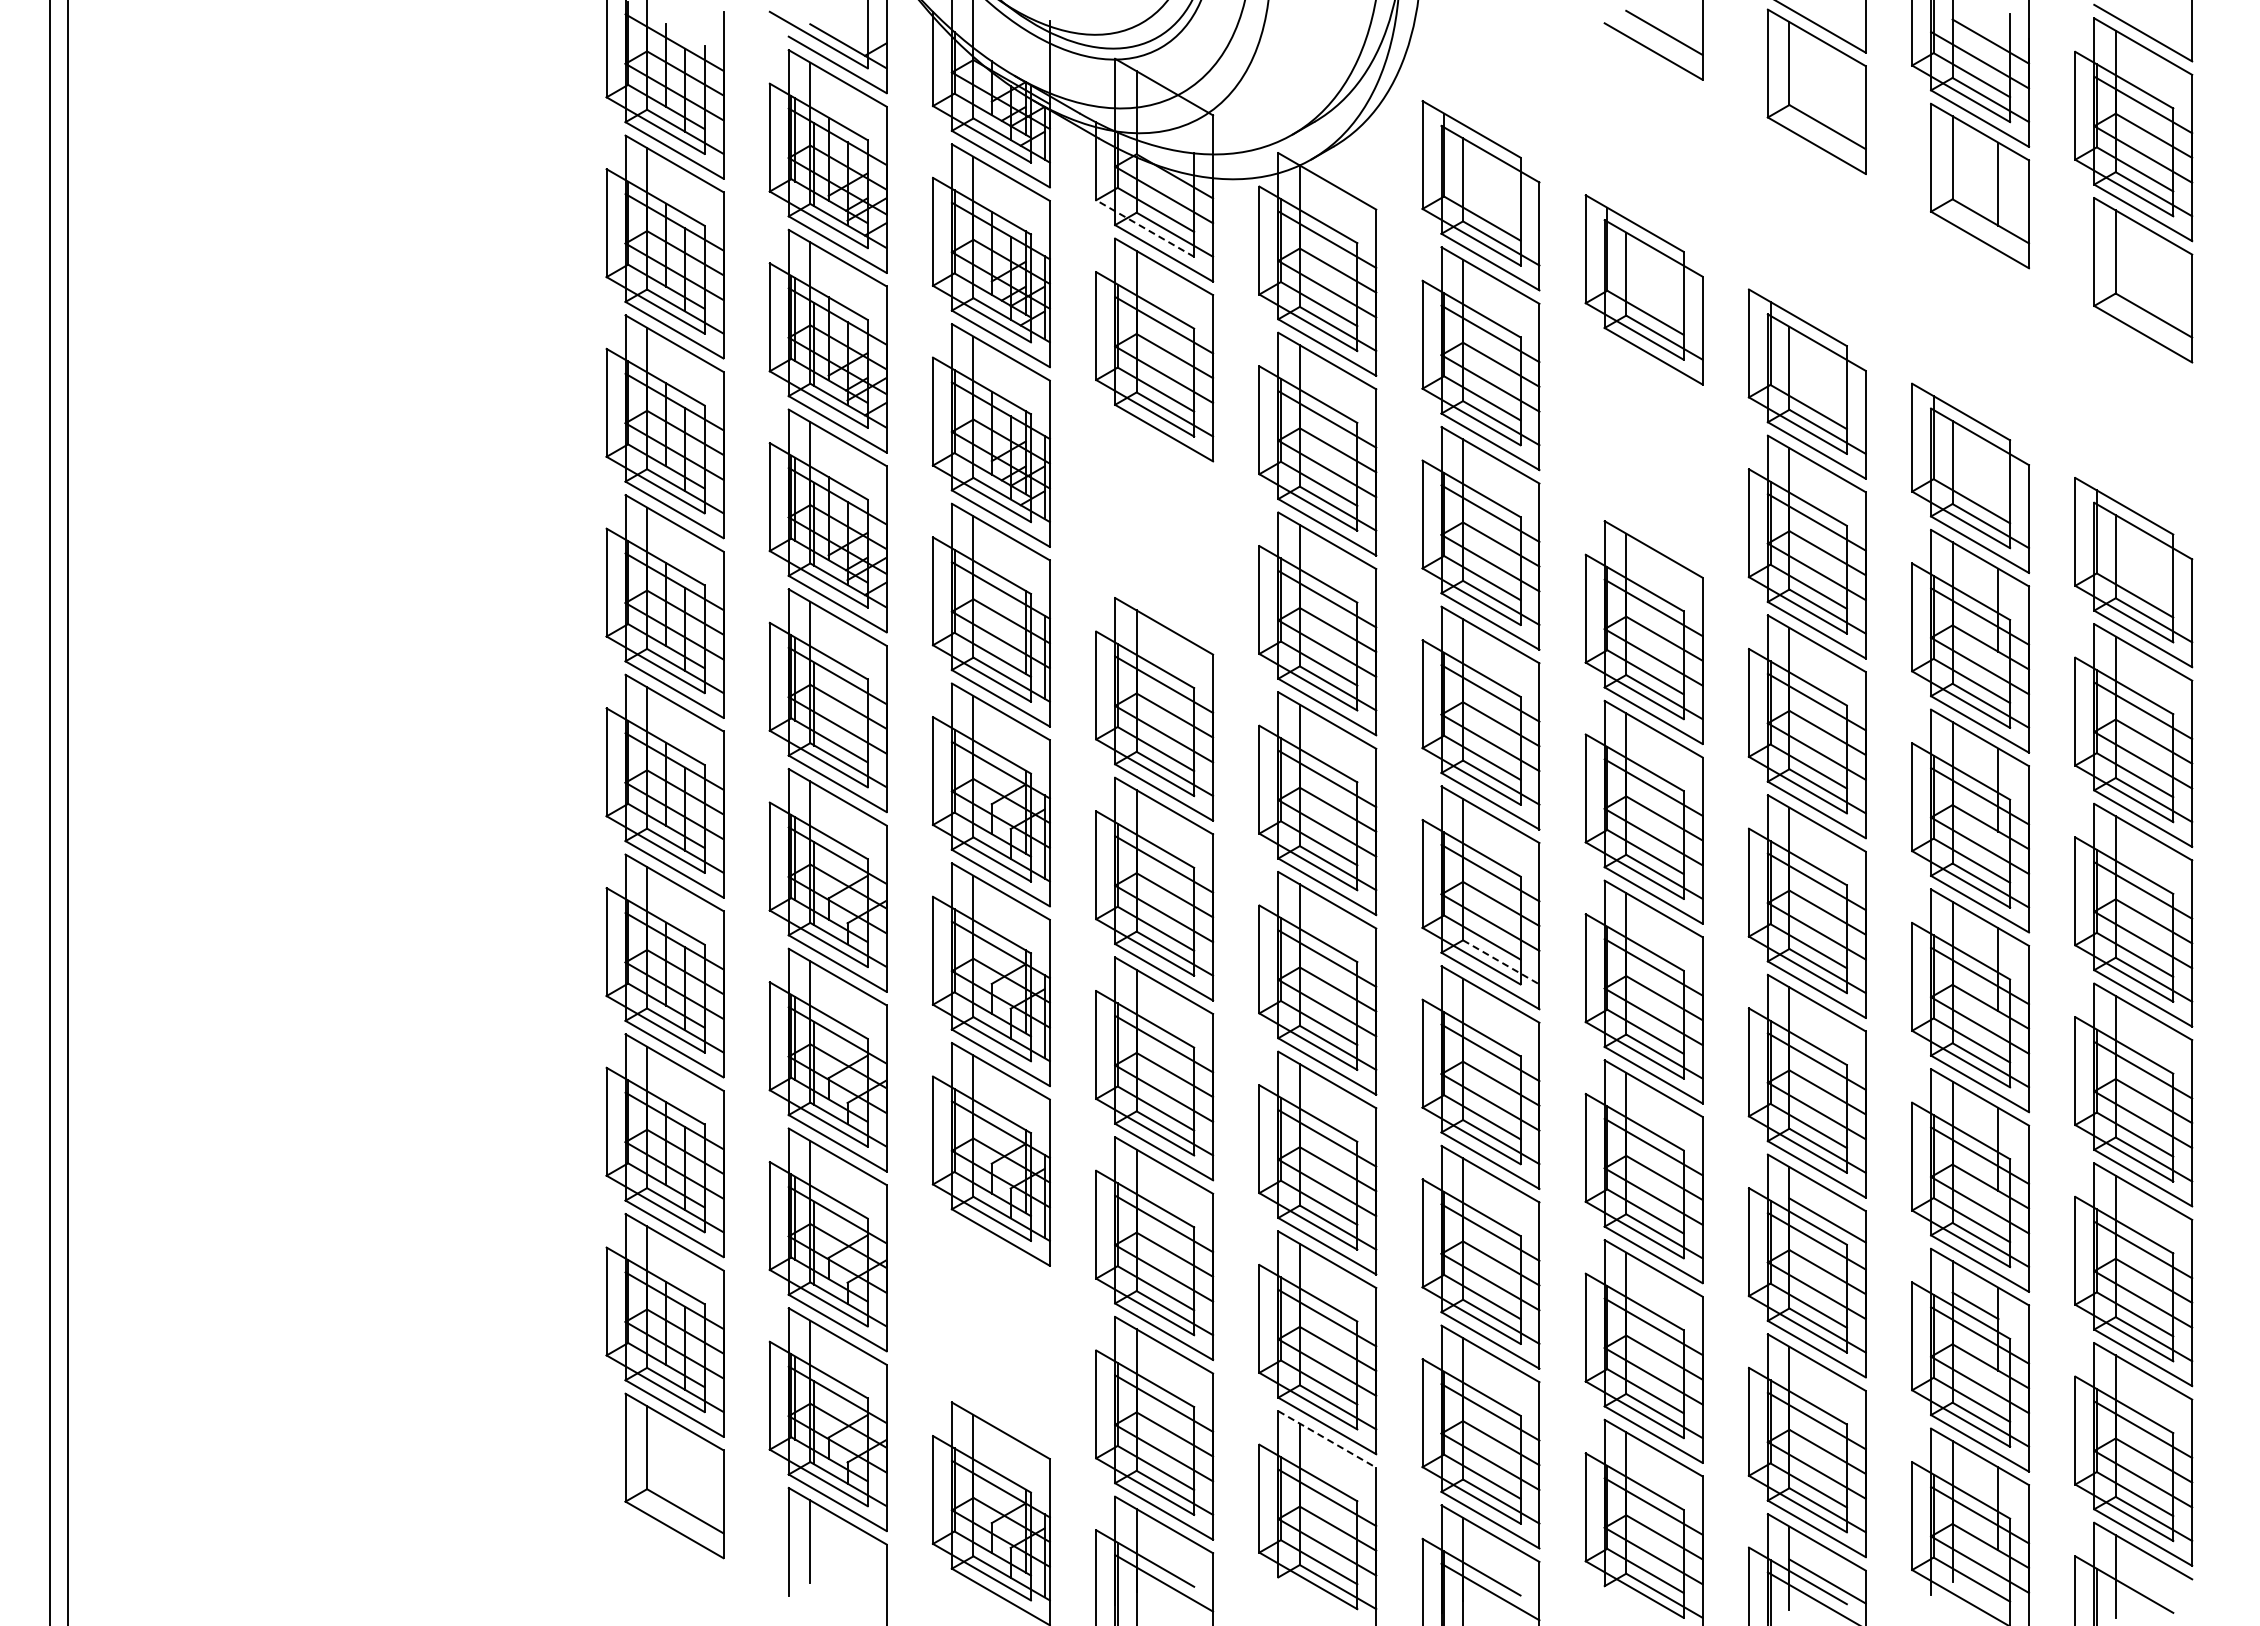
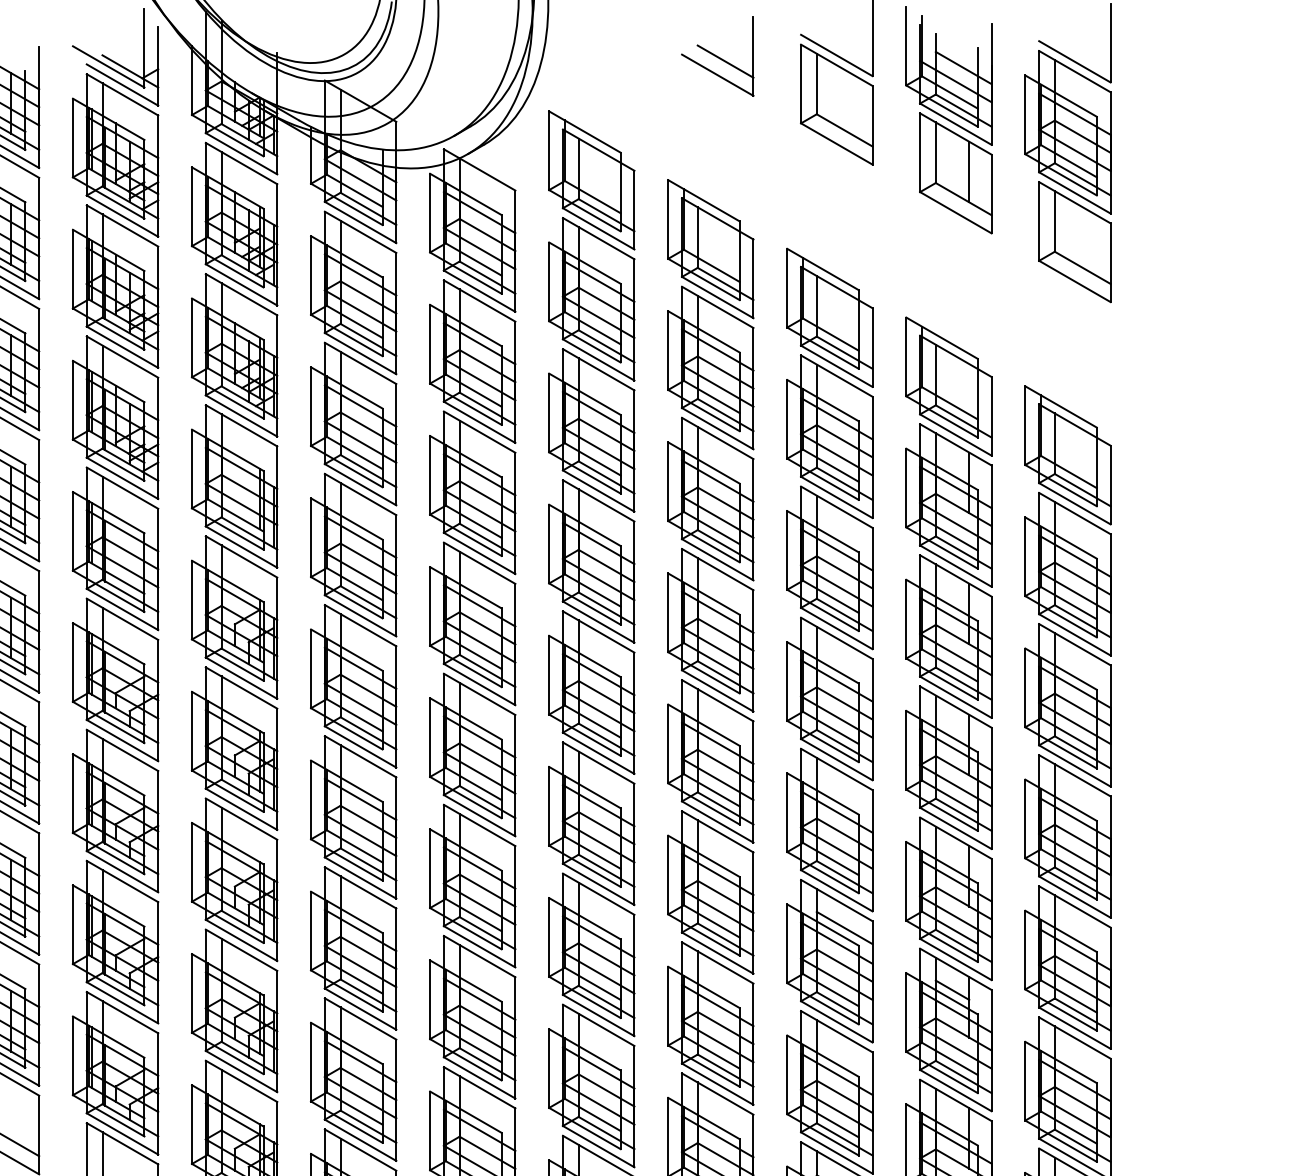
line: (1145, 228) -> (347, 204), dashed -> solid
part: (1643, 452) -> (710, 367), added
part: (1154, 529) -> (353, 423), added
line: (1501, 962) -> (606, 739), dashed -> solid
part: (990, 1333) -> (233, 1010), added
line: (1327, 1439) -> (479, 1087), dashed -> solid

